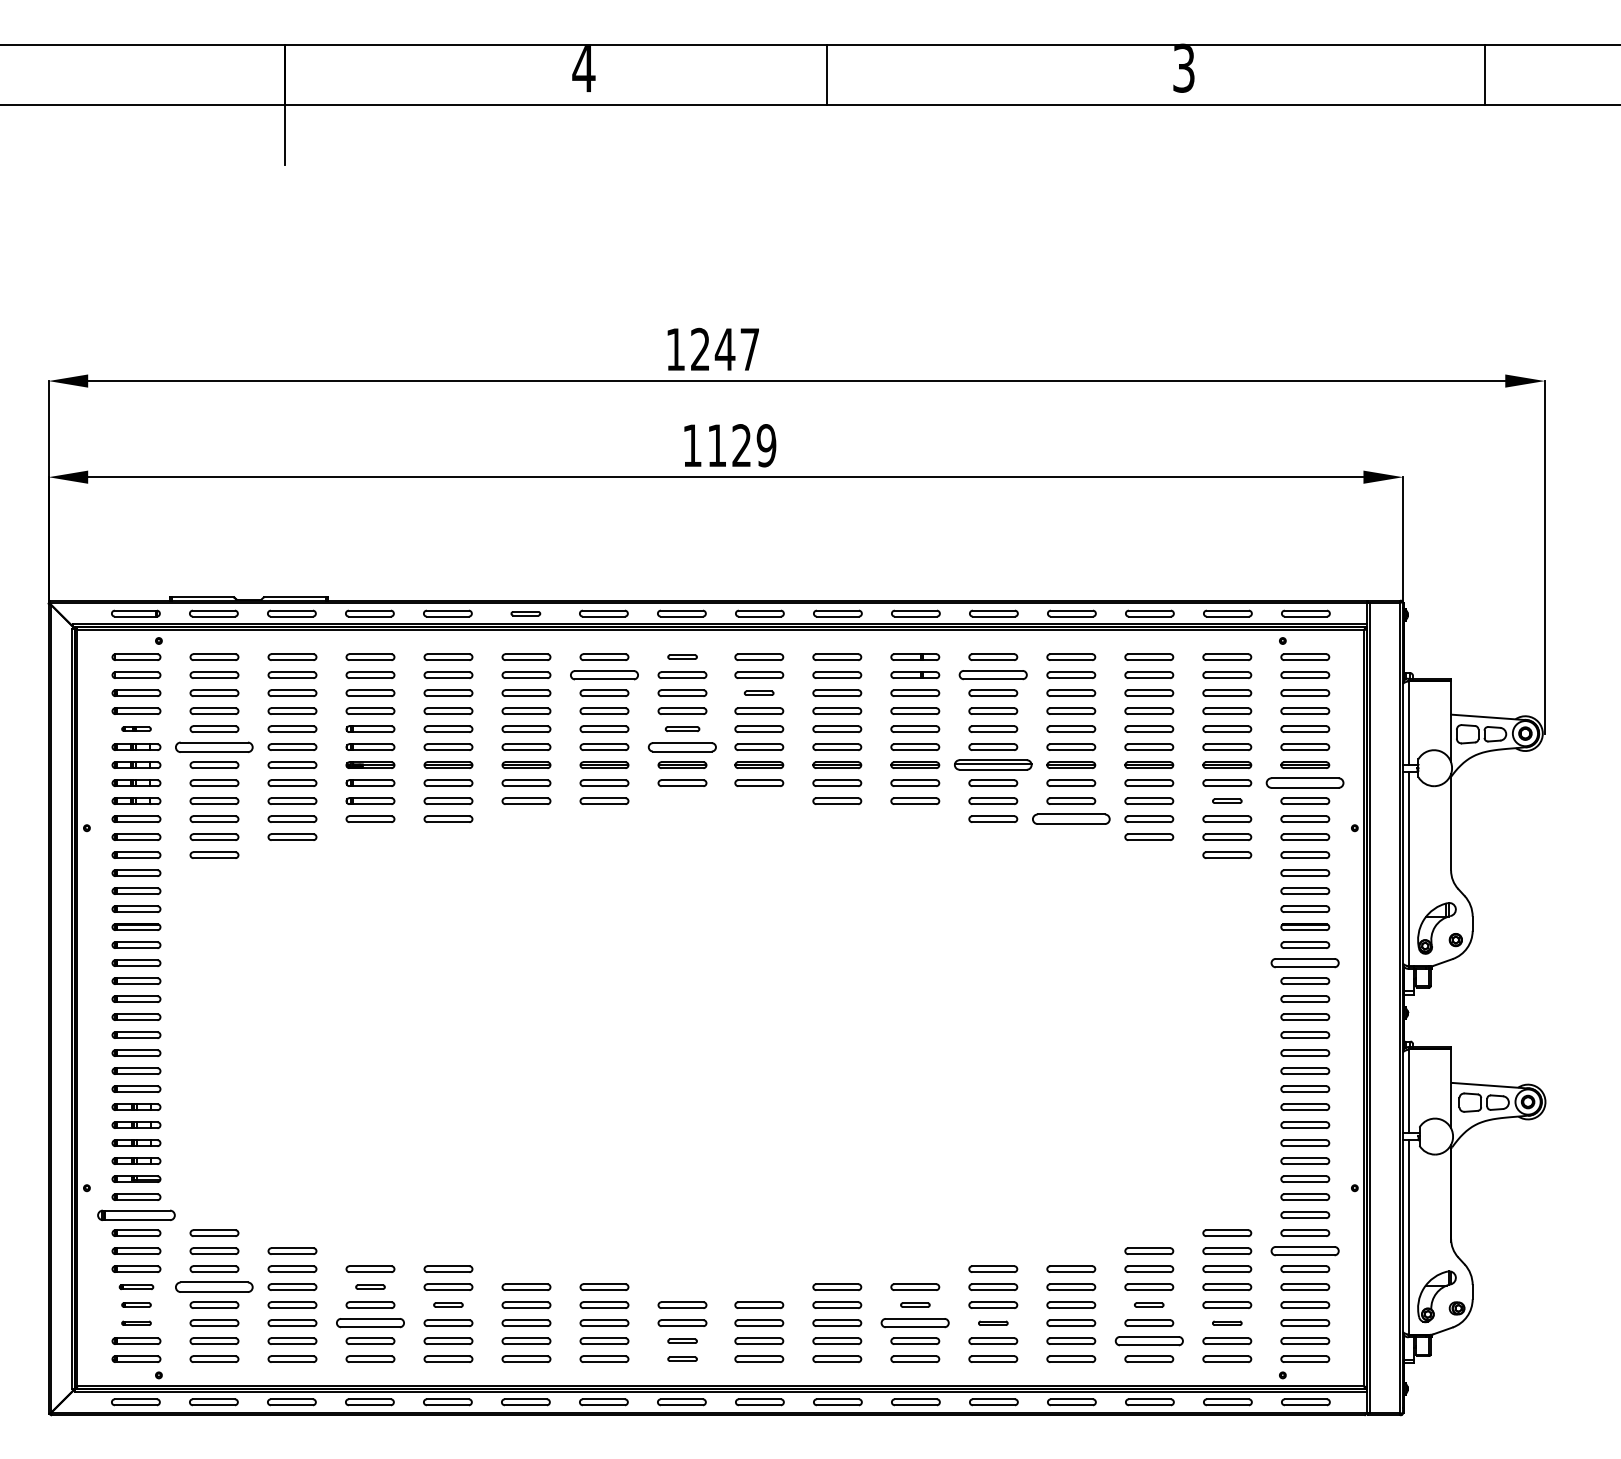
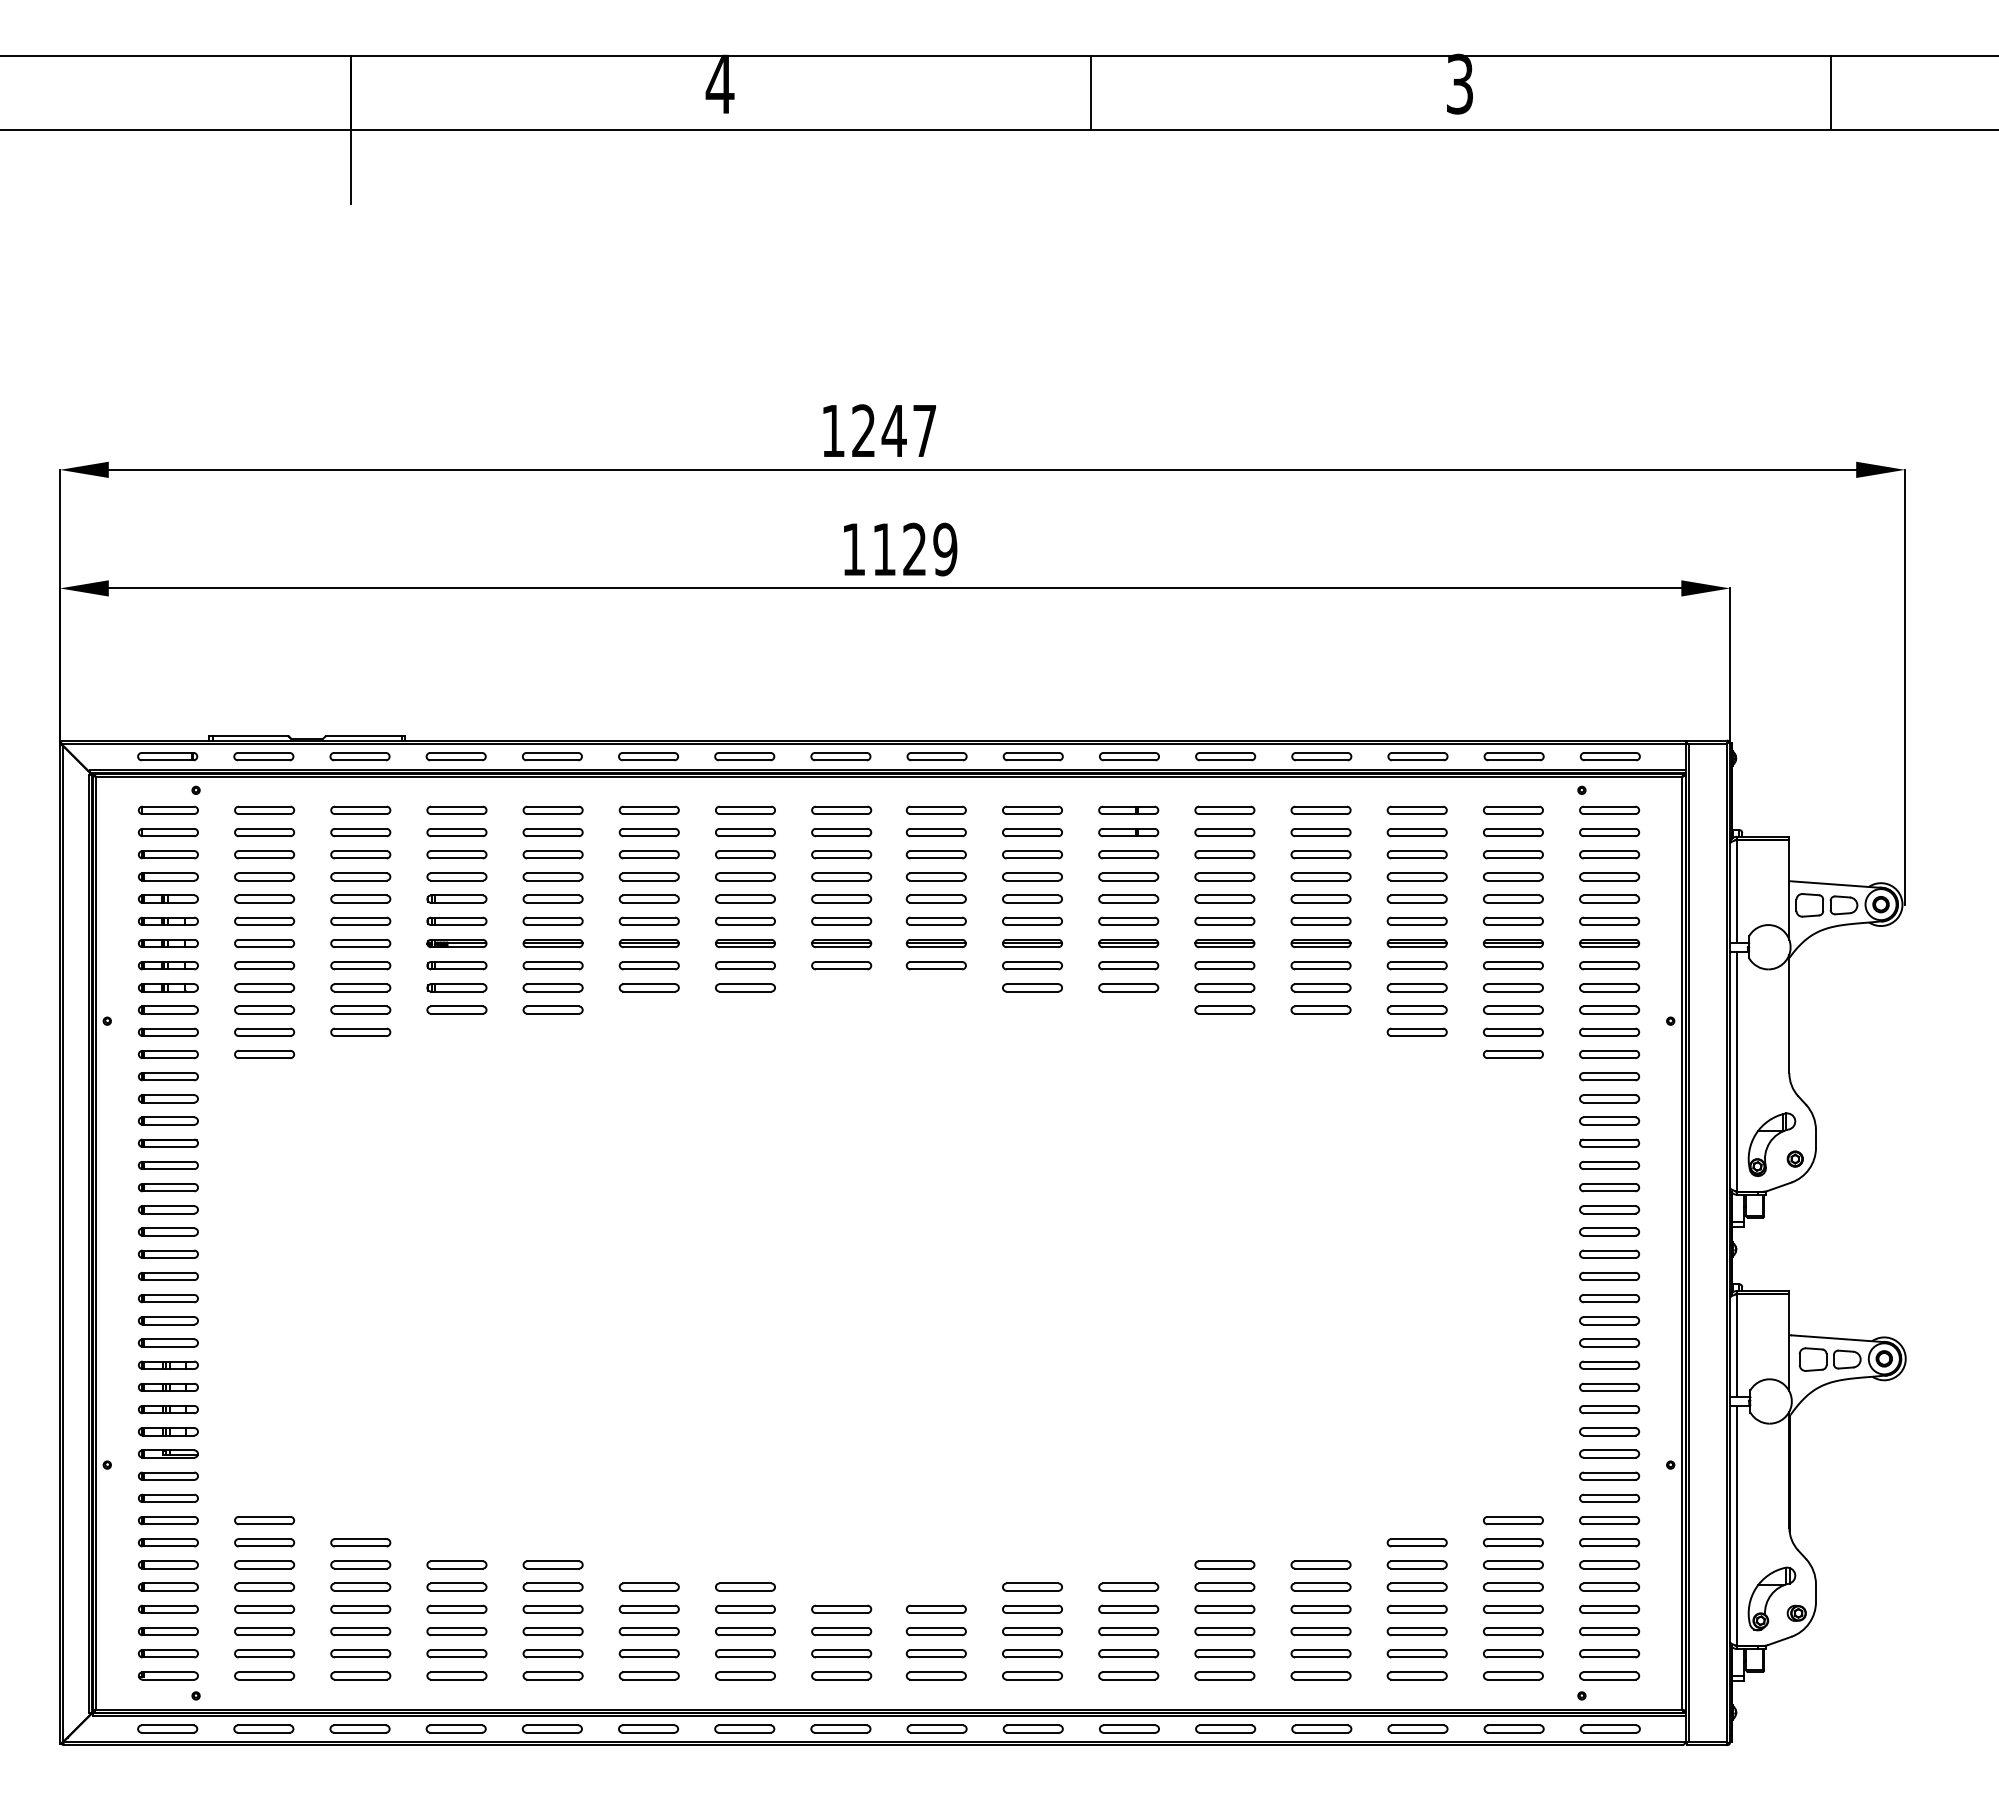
line: (826, 75) -> (1090, 92), moved
part: (525, 613) -> (648, 756), size x1.67
part: (682, 656) -> (841, 809), size x1.67
part: (604, 675) -> (745, 832), size x0.71
part: (992, 675) -> (1224, 832), size x0.71
part: (758, 693) -> (935, 854), size x1.67
part: (136, 728) -> (168, 898), size x1.67
part: (682, 728) -> (841, 898), size x1.43
part: (214, 746) -> (264, 920), size x0.62
part: (682, 746) -> (841, 920), size x0.71
part: (992, 765) -> (1224, 943), size x0.62
part: (1305, 783) -> (1609, 965), size x0.62
part: (1227, 800) -> (1513, 987), size x1.67
part: (1070, 818) -> (1320, 1009), size x0.62
part: (1305, 963) -> (1609, 1187), size x0.71
part: (136, 1214) -> (168, 1497), size x0.62
part: (1305, 1250) -> (1609, 1542), size x0.71
part: (136, 1286) -> (168, 1586), size x1.43
part: (214, 1286) -> (264, 1586), size x0.62
part: (370, 1286) -> (456, 1586), size x1.67
part: (136, 1304) -> (168, 1608), size x1.67
part: (447, 1304) -> (552, 1608), size x1.67
part: (915, 1304) -> (1128, 1608), size x1.67
part: (1148, 1304) -> (1416, 1608), size x1.67
part: (136, 1323) -> (168, 1631), size x1.67
part: (370, 1323) -> (456, 1631), size x0.71
part: (915, 1323) -> (1128, 1631), size x0.71
part: (992, 1323) -> (1224, 1631), size x1.67
part: (1227, 1323) -> (1513, 1631), size x1.67
part: (682, 1340) -> (841, 1653), size x1.67
part: (1148, 1340) -> (1416, 1653), size x0.71
part: (682, 1358) -> (841, 1675), size x1.67

